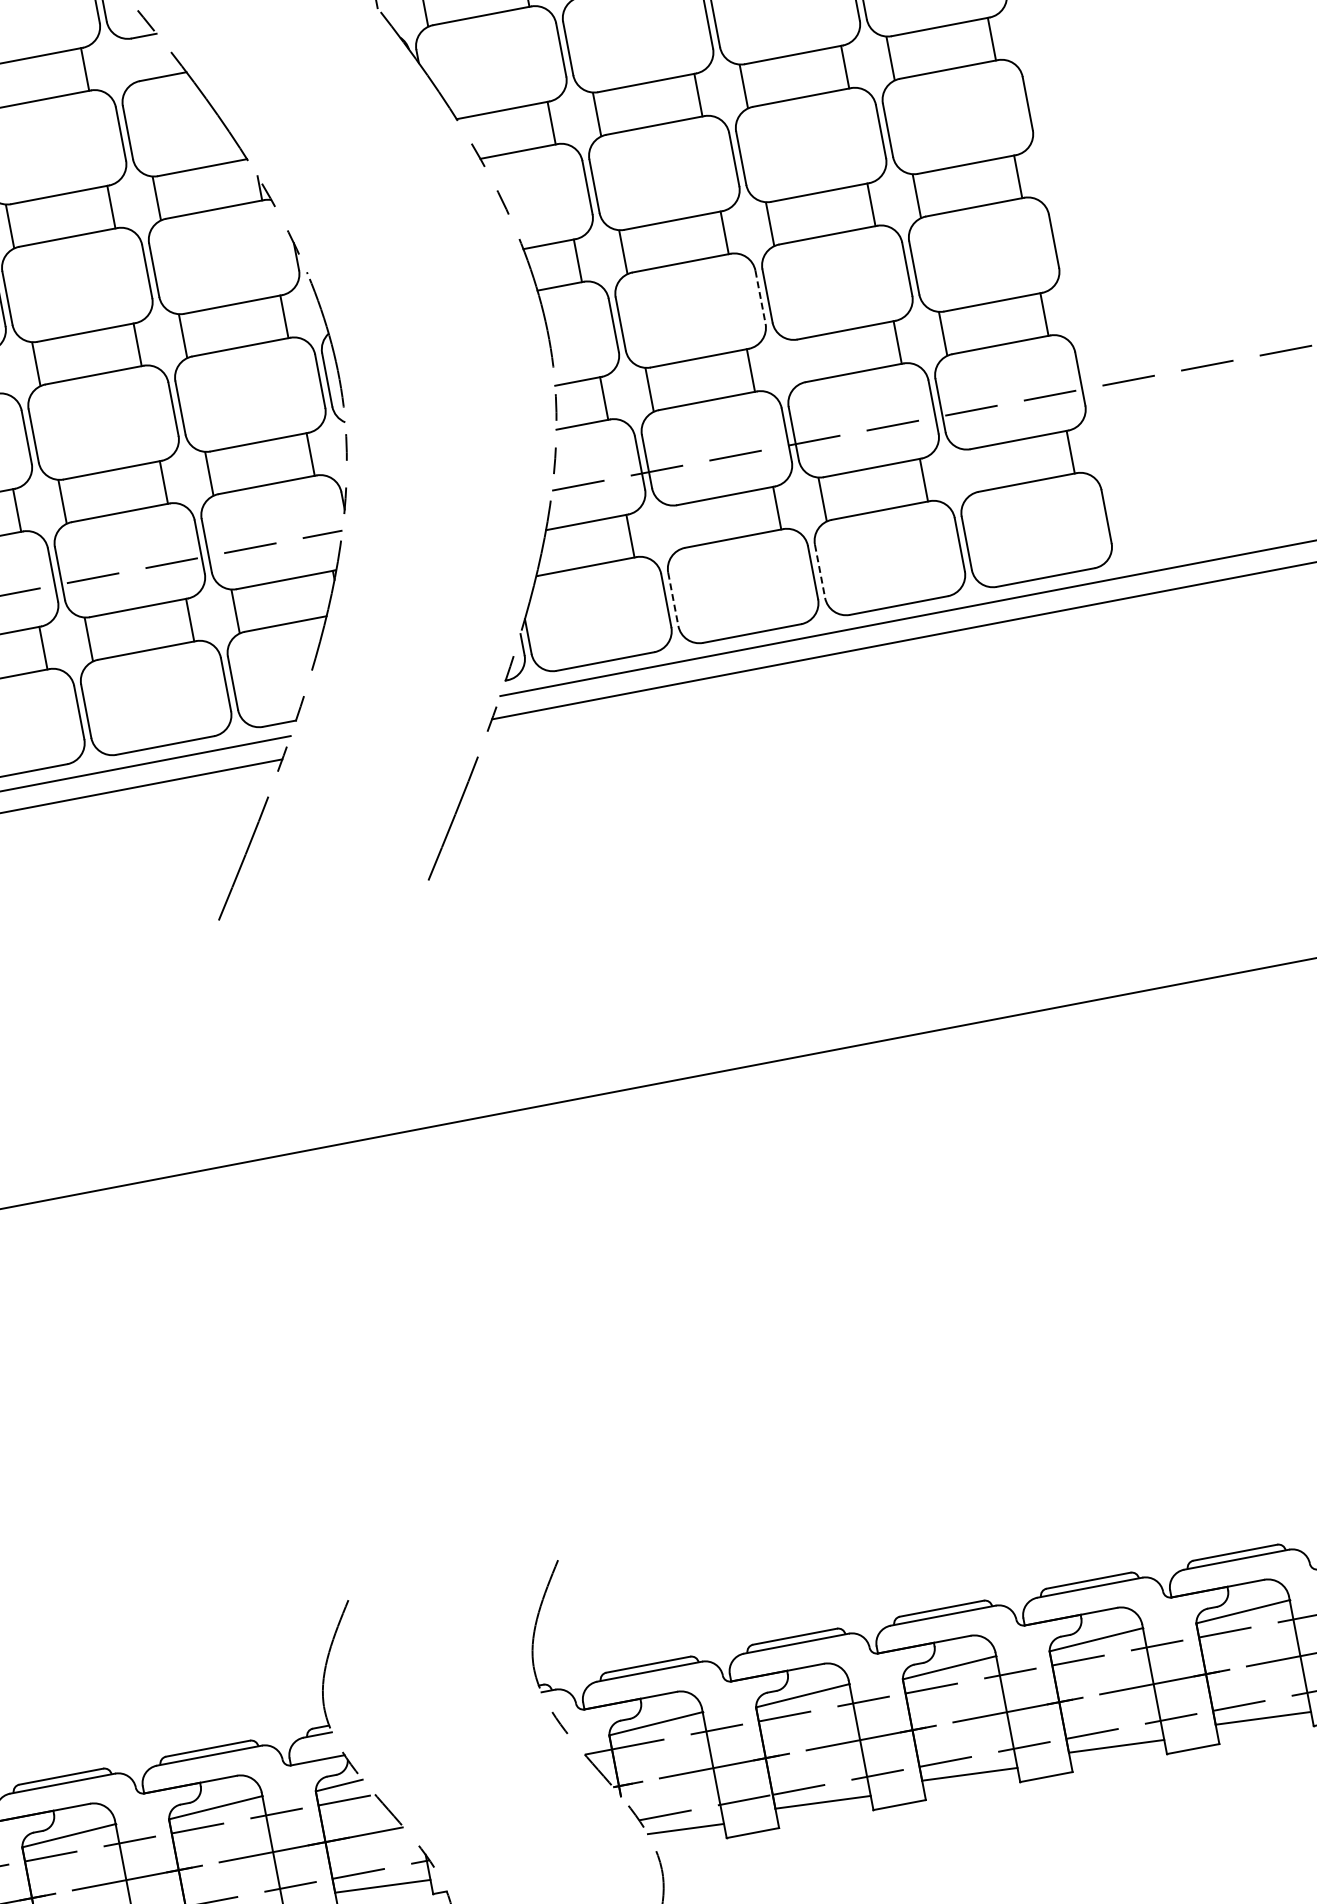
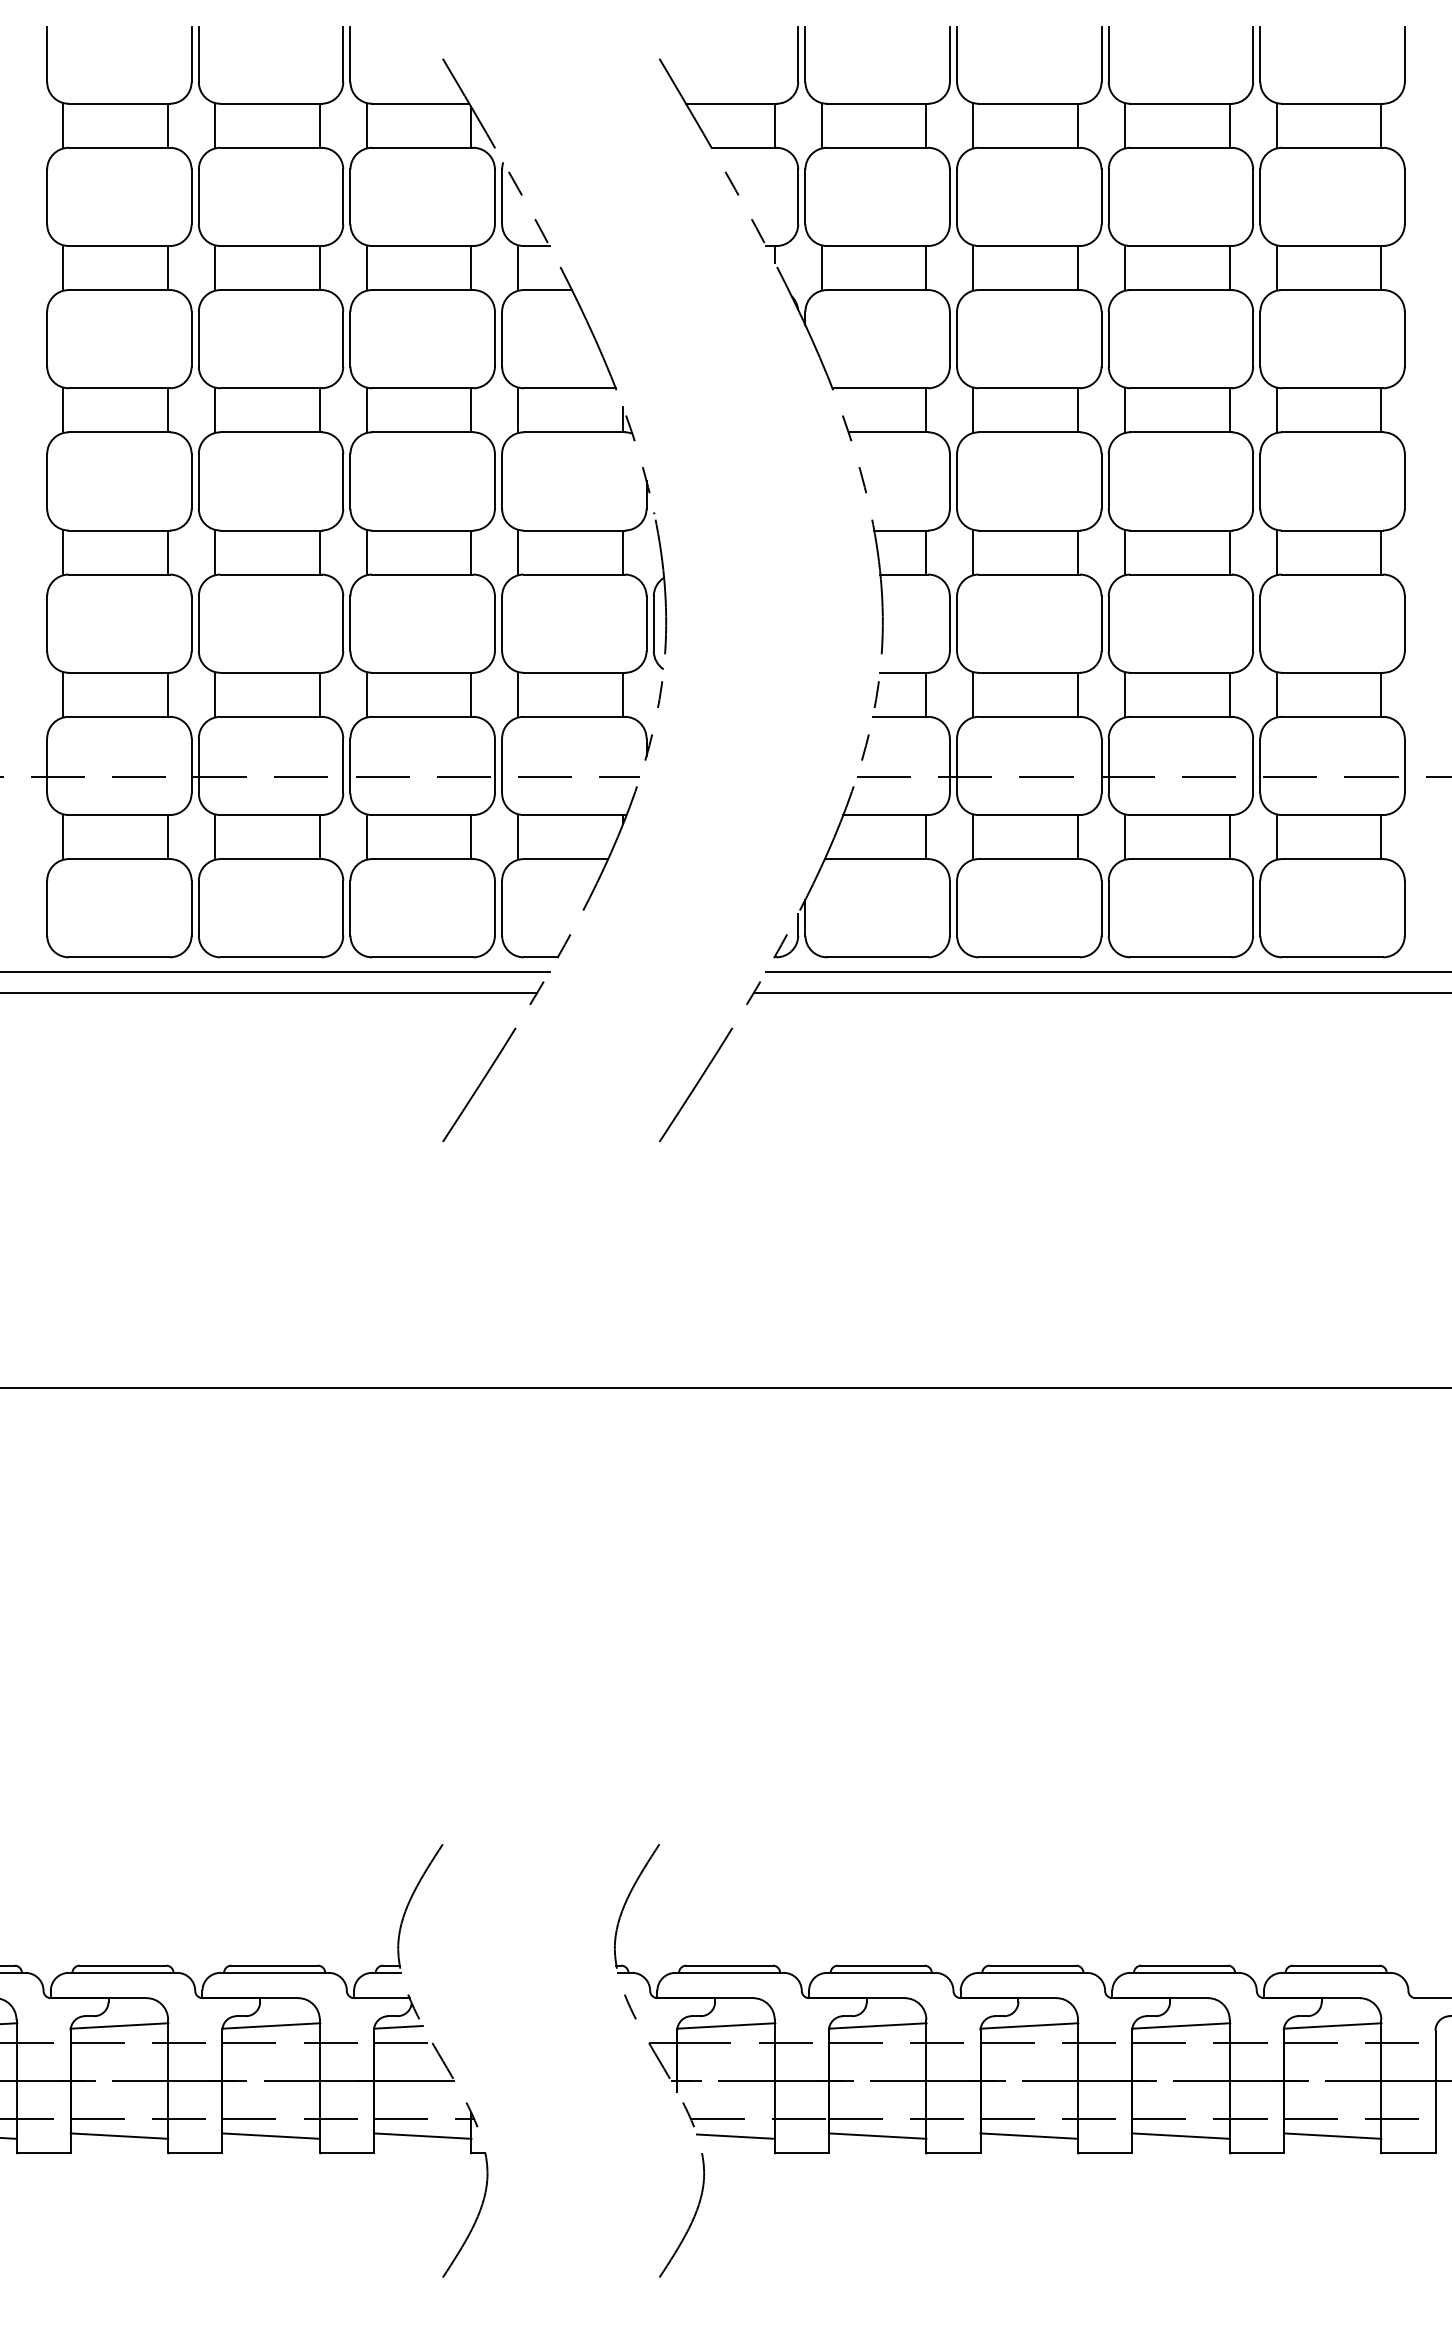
line: (130, 61) -> (518, 268), added
line: (760, 298) -> (1101, 624), dashed -> solid
line: (795, 361) -> (1124, 694), added
line: (969, 471) -> (1276, 837), added
line: (676, 527) -> (973, 837), added
line: (819, 571) -> (1108, 908), dashed -> solid
line: (673, 599) -> (957, 908), dashed -> solid

